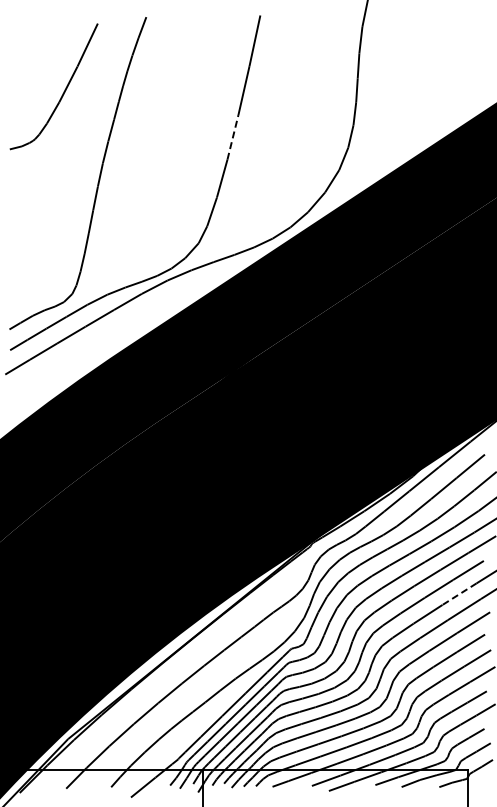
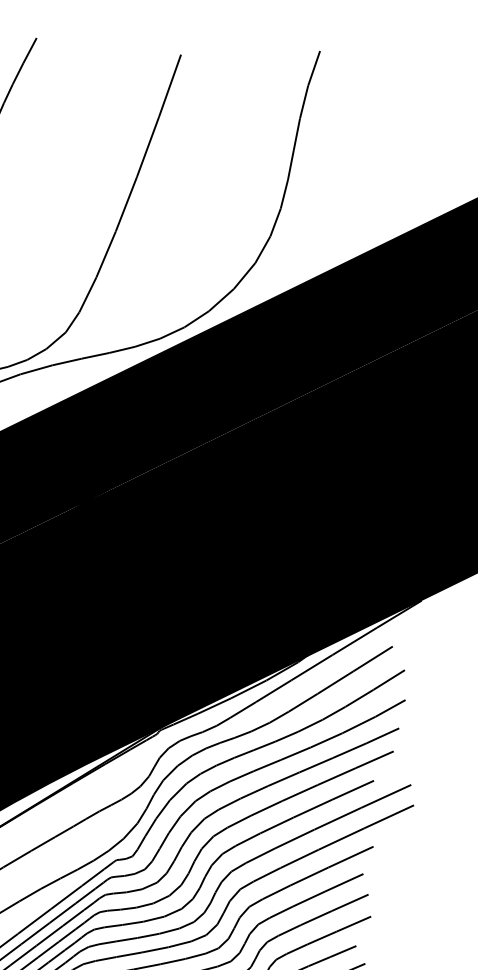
line: (232, 137) -> (125, 204), dashed -> solid
line: (459, 594) -> (337, 819), dashed -> solid

